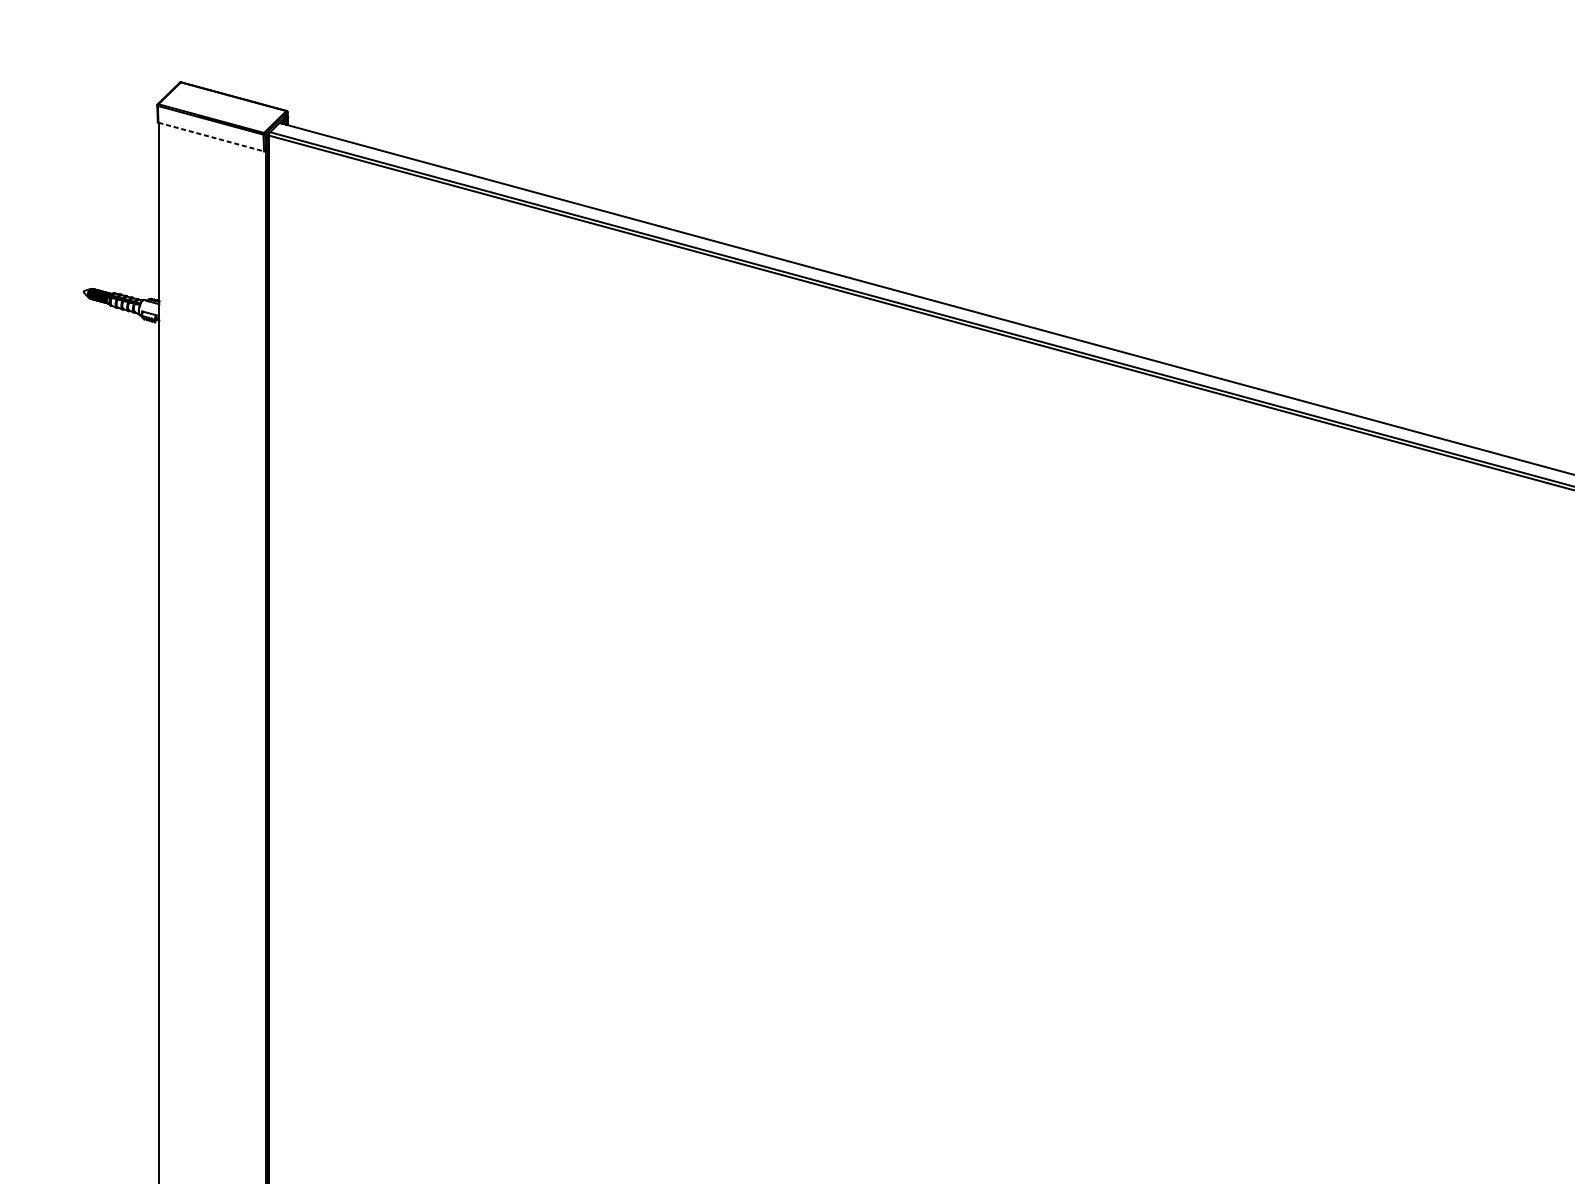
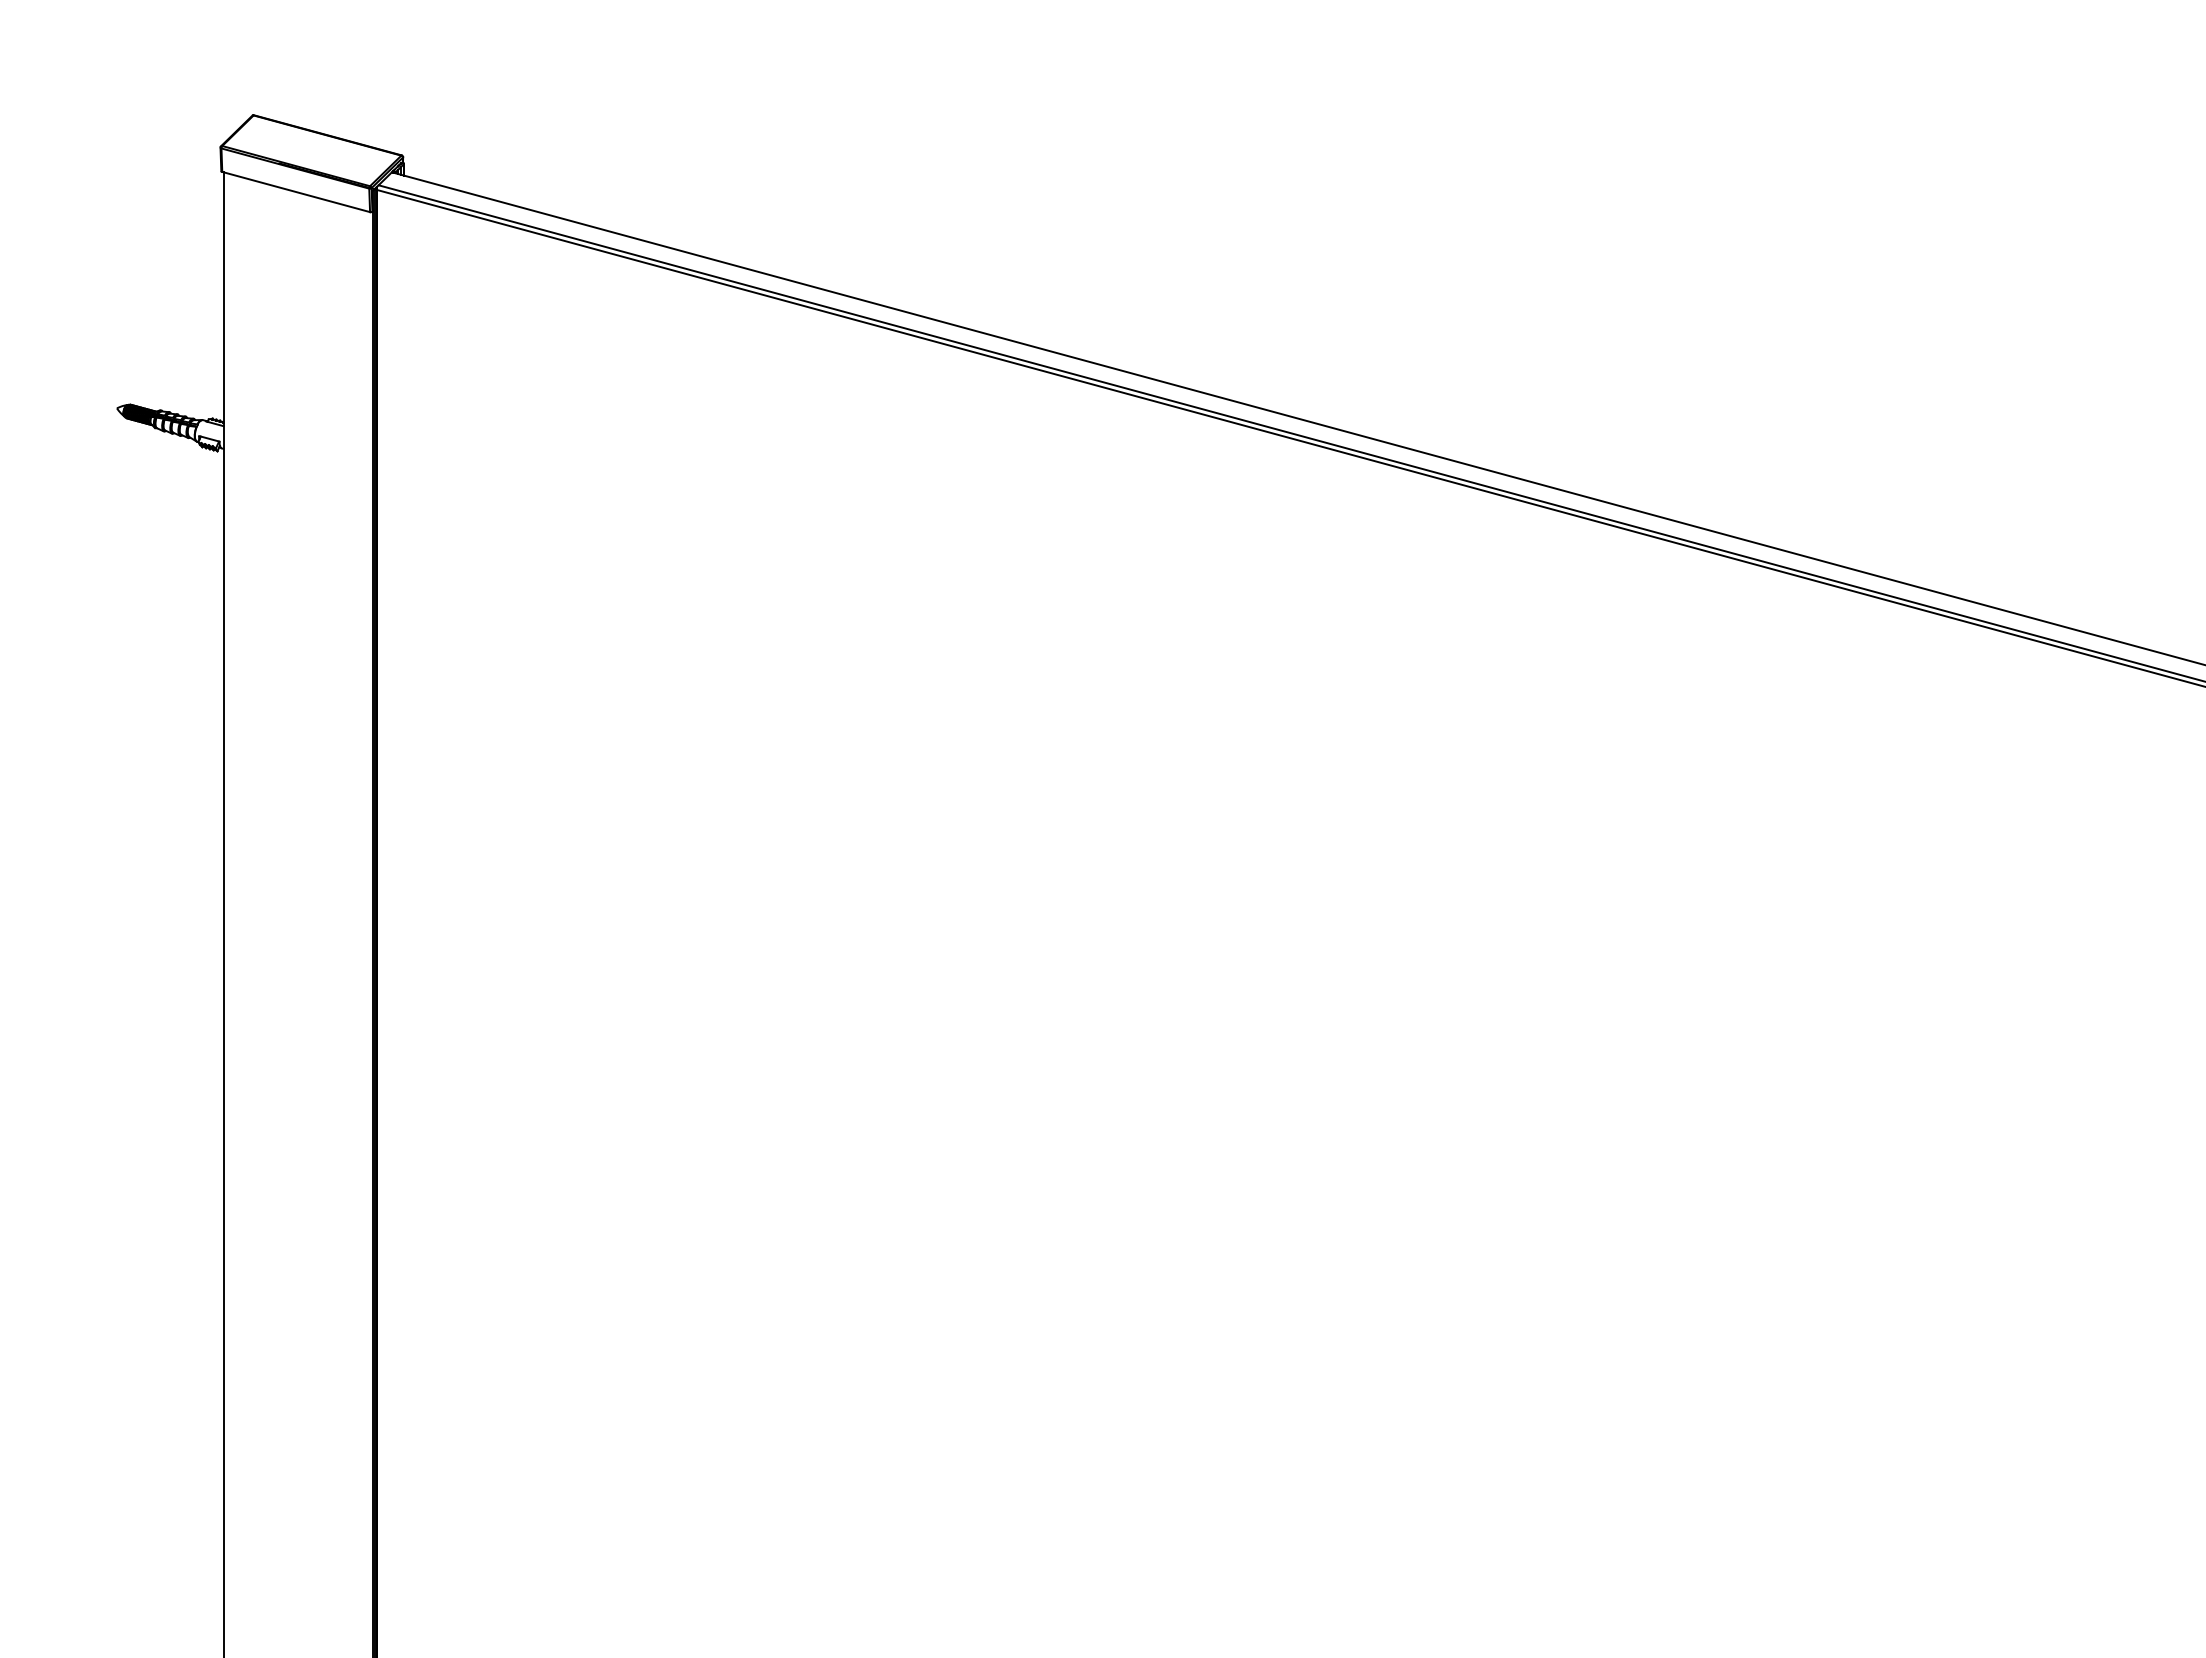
line: (211, 137) -> (296, 192), dashed -> solid

